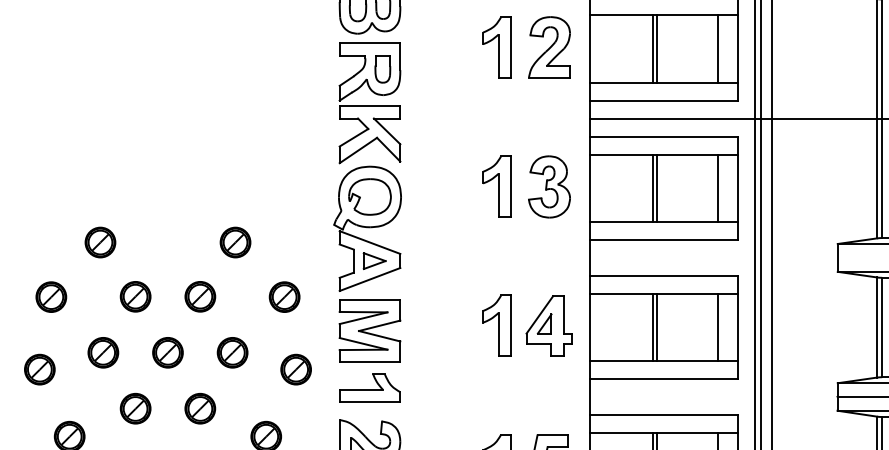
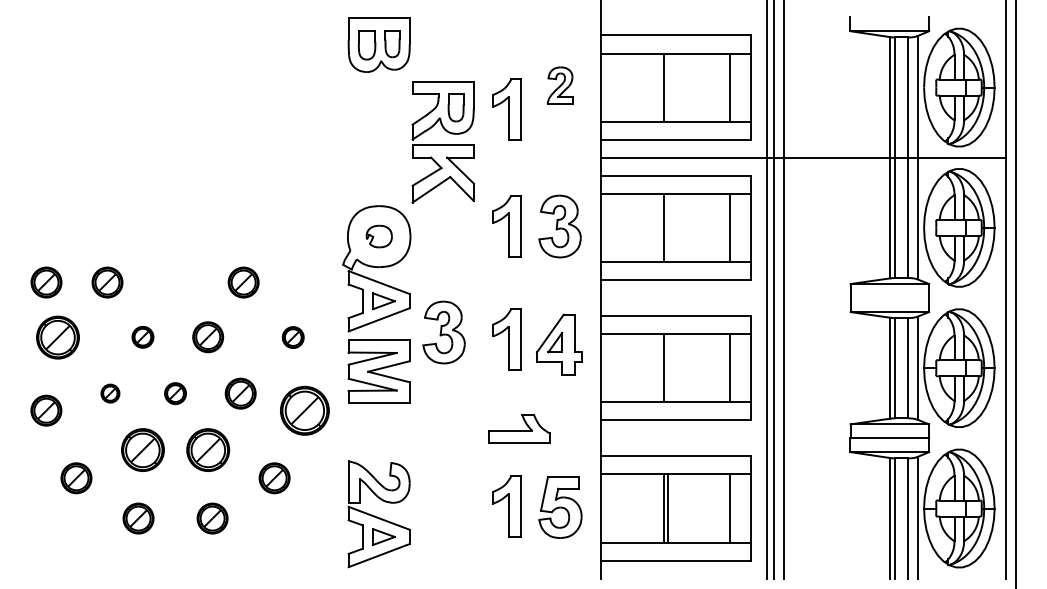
part: (496, 47) -> (506, 109), moved
part: (548, 47) -> (559, 85), size x0.6
line: (657, 49) -> (668, 87), removed
part: (369, 103) -> (442, 142), moved
line: (657, 187) -> (668, 227), removed
part: (370, 196) -> (379, 236), size x0.6
part: (39, 242) -> (46, 282), added
part: (433, 292) -> (443, 332), added
part: (50, 297) -> (57, 337), size x1.4
part: (135, 297) -> (142, 337), size x0.7
part: (284, 297) -> (293, 337), size x0.7
part: (496, 325) -> (506, 339), moved
part: (548, 325) -> (559, 344), moved
line: (657, 327) -> (668, 368), removed
part: (103, 352) -> (110, 393), size x0.6
part: (167, 352) -> (175, 393), size x0.7
part: (295, 369) -> (304, 410), size x1.6
part: (370, 387) -> (519, 428), moved
part: (135, 408) -> (142, 449), size x1.4
part: (199, 408) -> (207, 449), size x1.4

